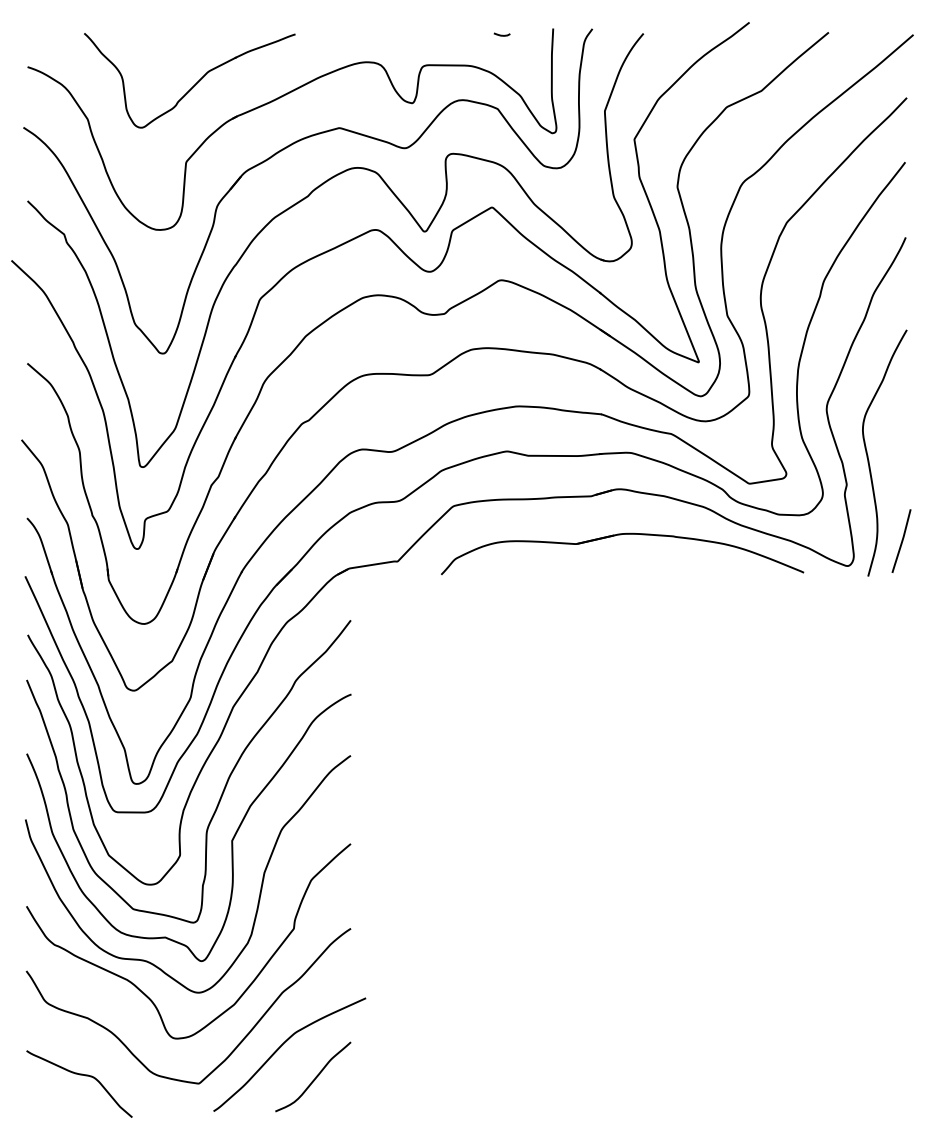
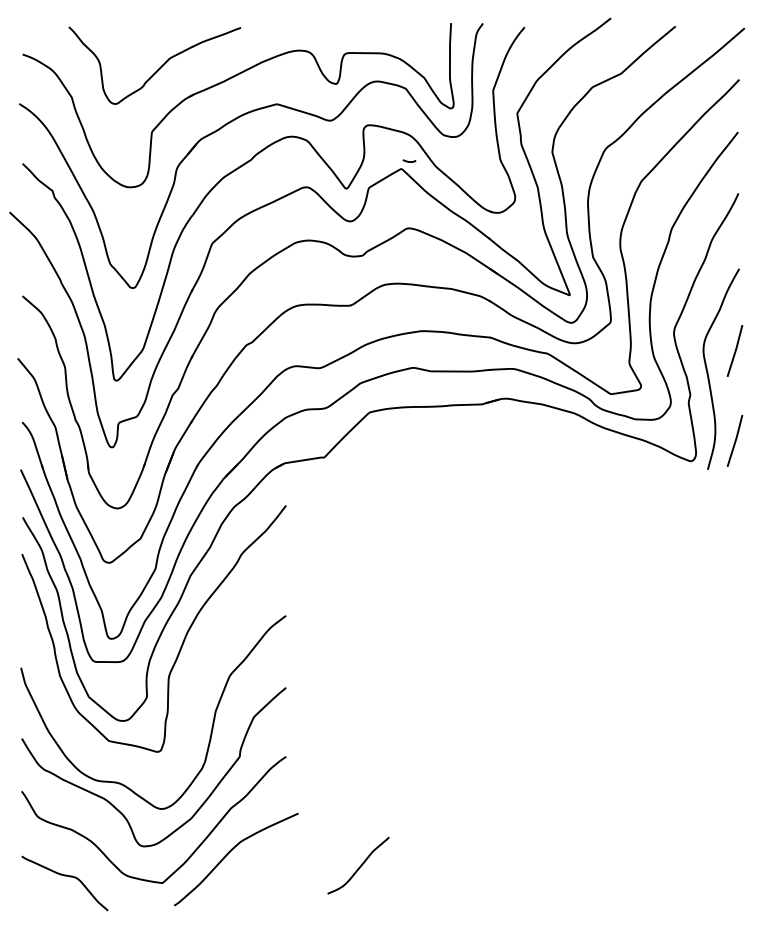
curve: (502, 35) -> (409, 161), moved
line: (900, 430) -> (734, 350), added
part: (622, 535) -> (507, 436), removed
curve: (231, 839) -> (188, 684), removed
curve: (314, 1077) -> (359, 866), moved

